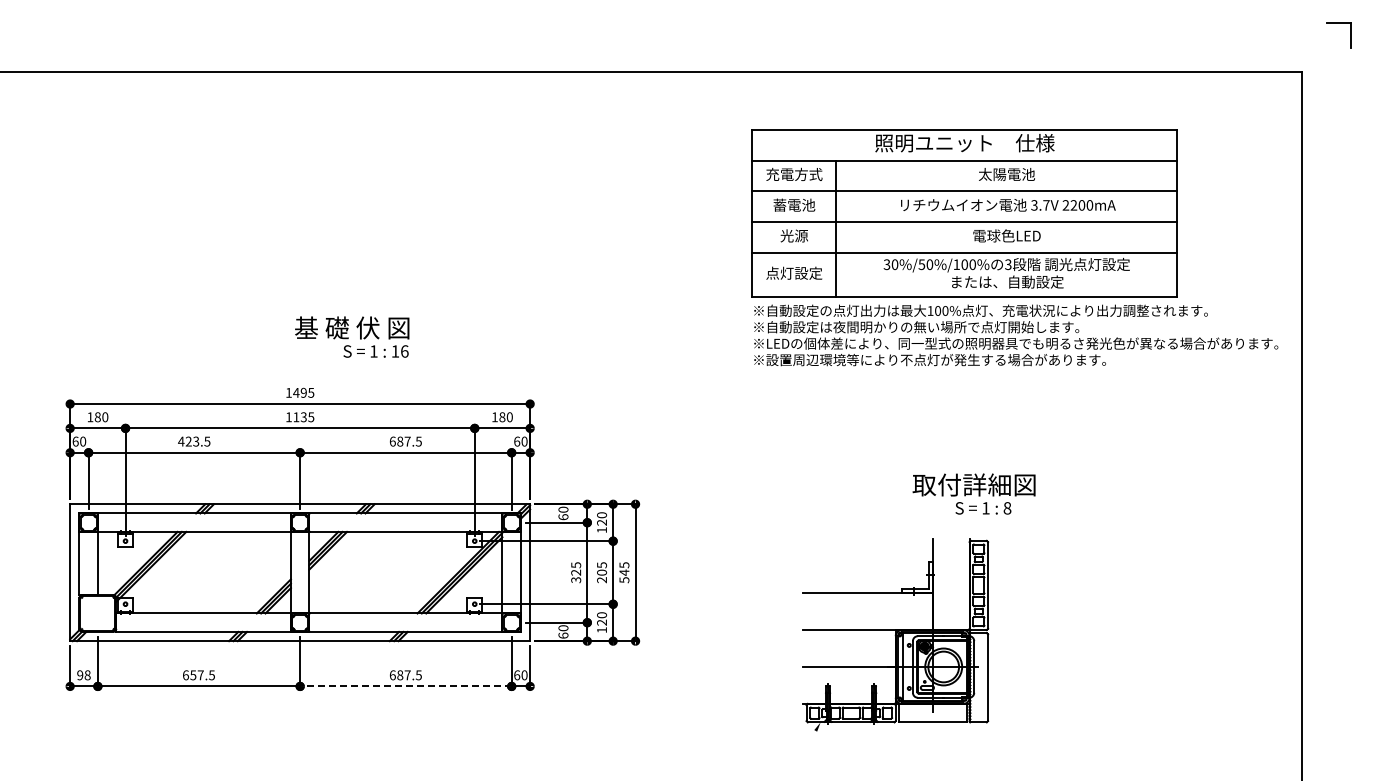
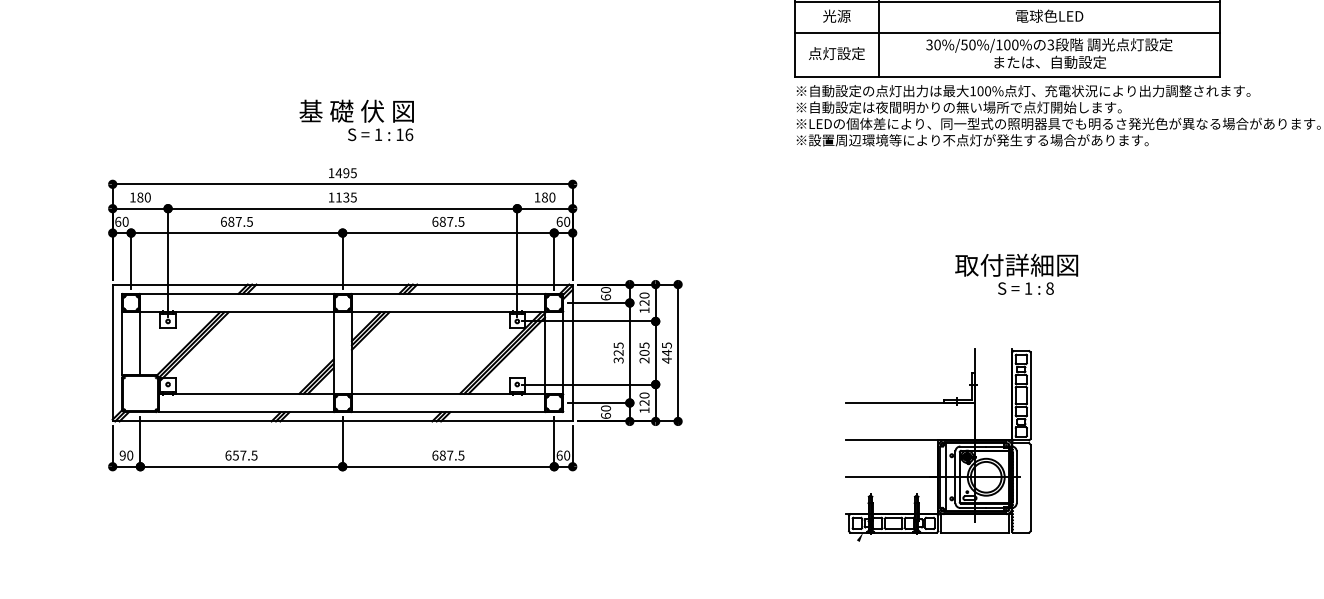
text: (352, 336) -> (357, 119), moved
text: (188, 441) -> (231, 221), 423.5 -> 687.5
text: (624, 579) -> (667, 359), 545 -> 445
part: (895, 634) -> (938, 444), moved
text: (87, 675) -> (130, 455), 98 -> 90
line: (405, 686) -> (448, 466), dashed -> solid

